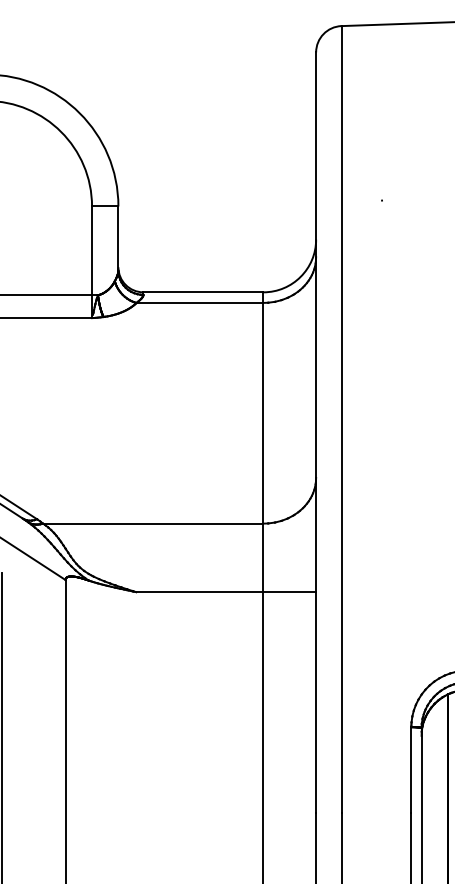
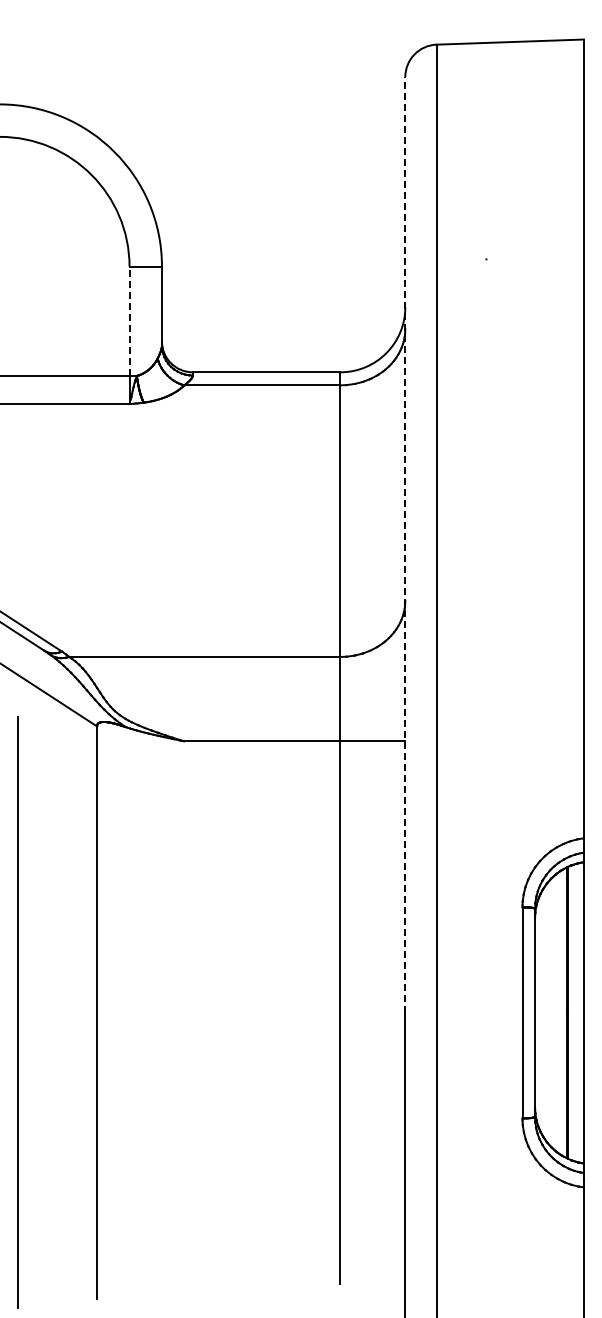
line: (92, 251) -> (129, 321), solid -> dashed
line: (316, 432) -> (405, 544), solid -> dashed

